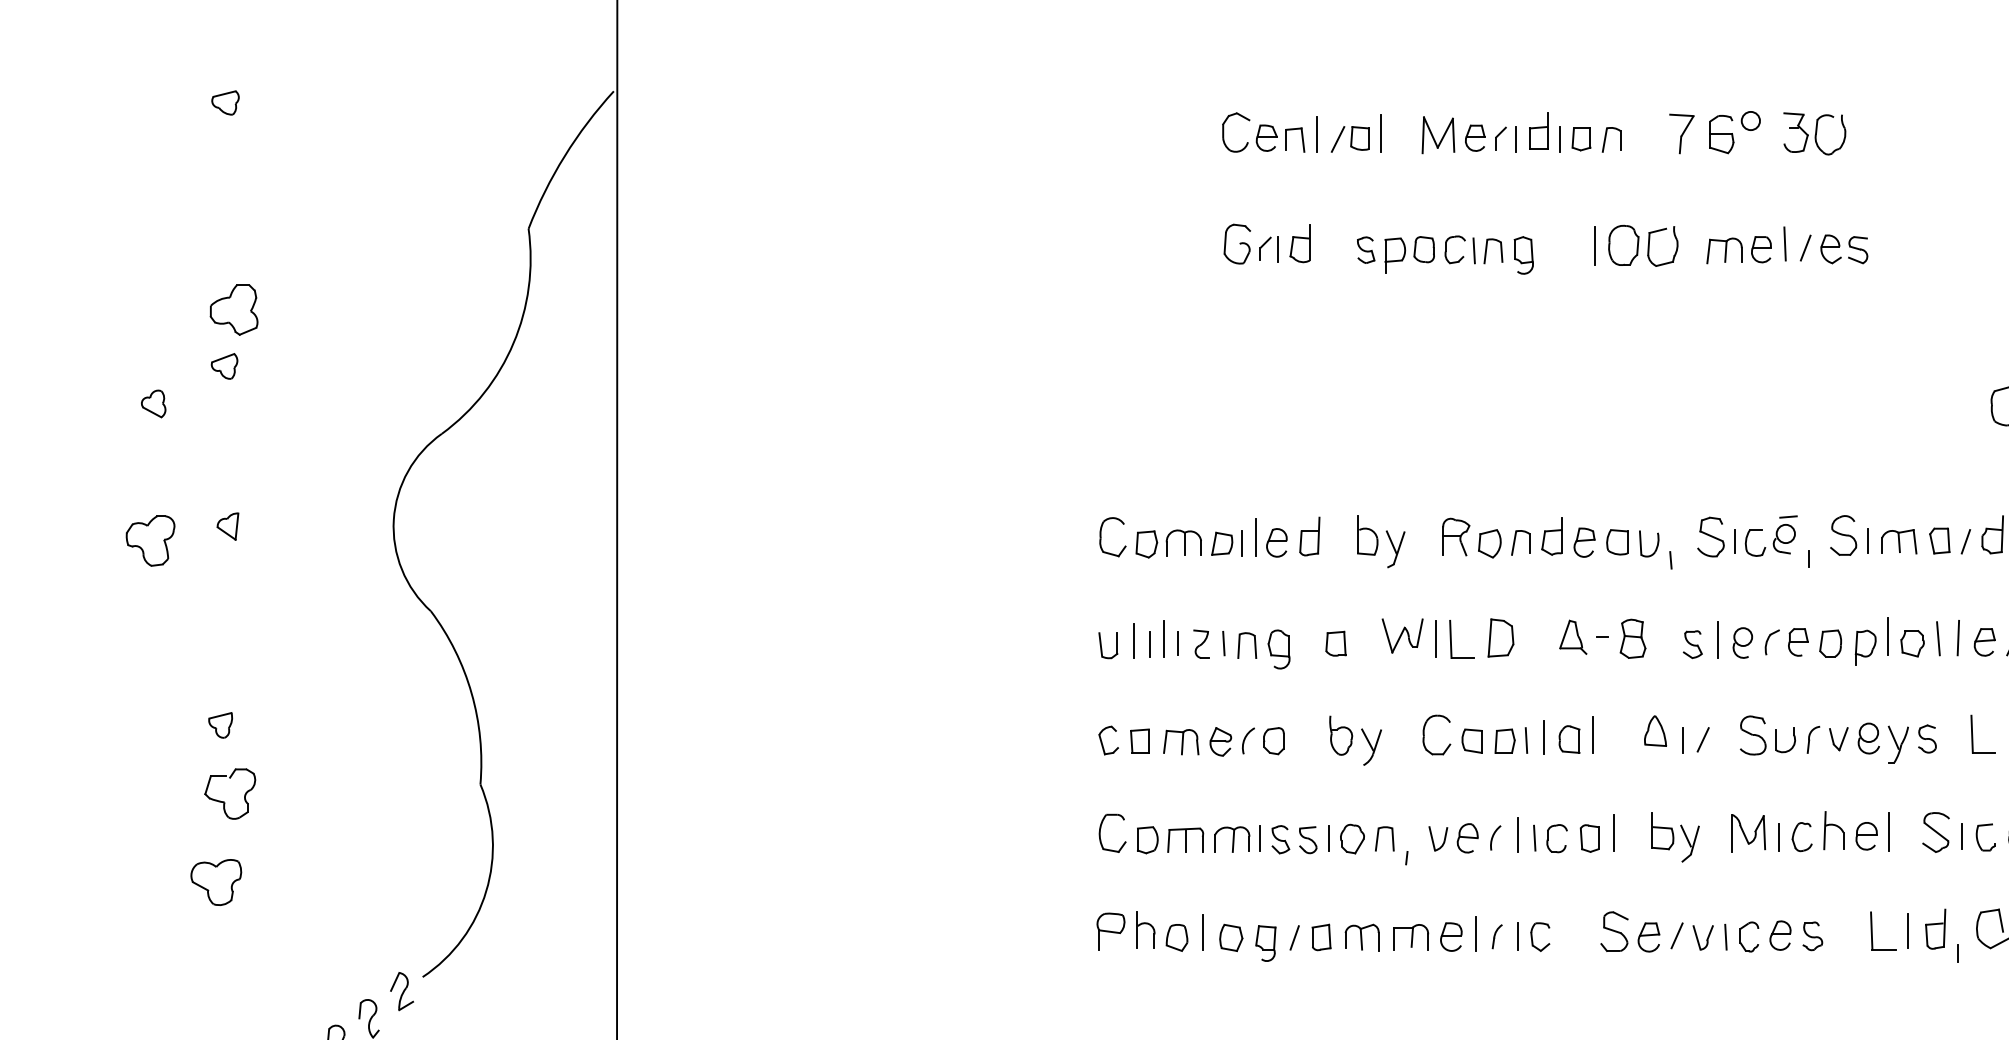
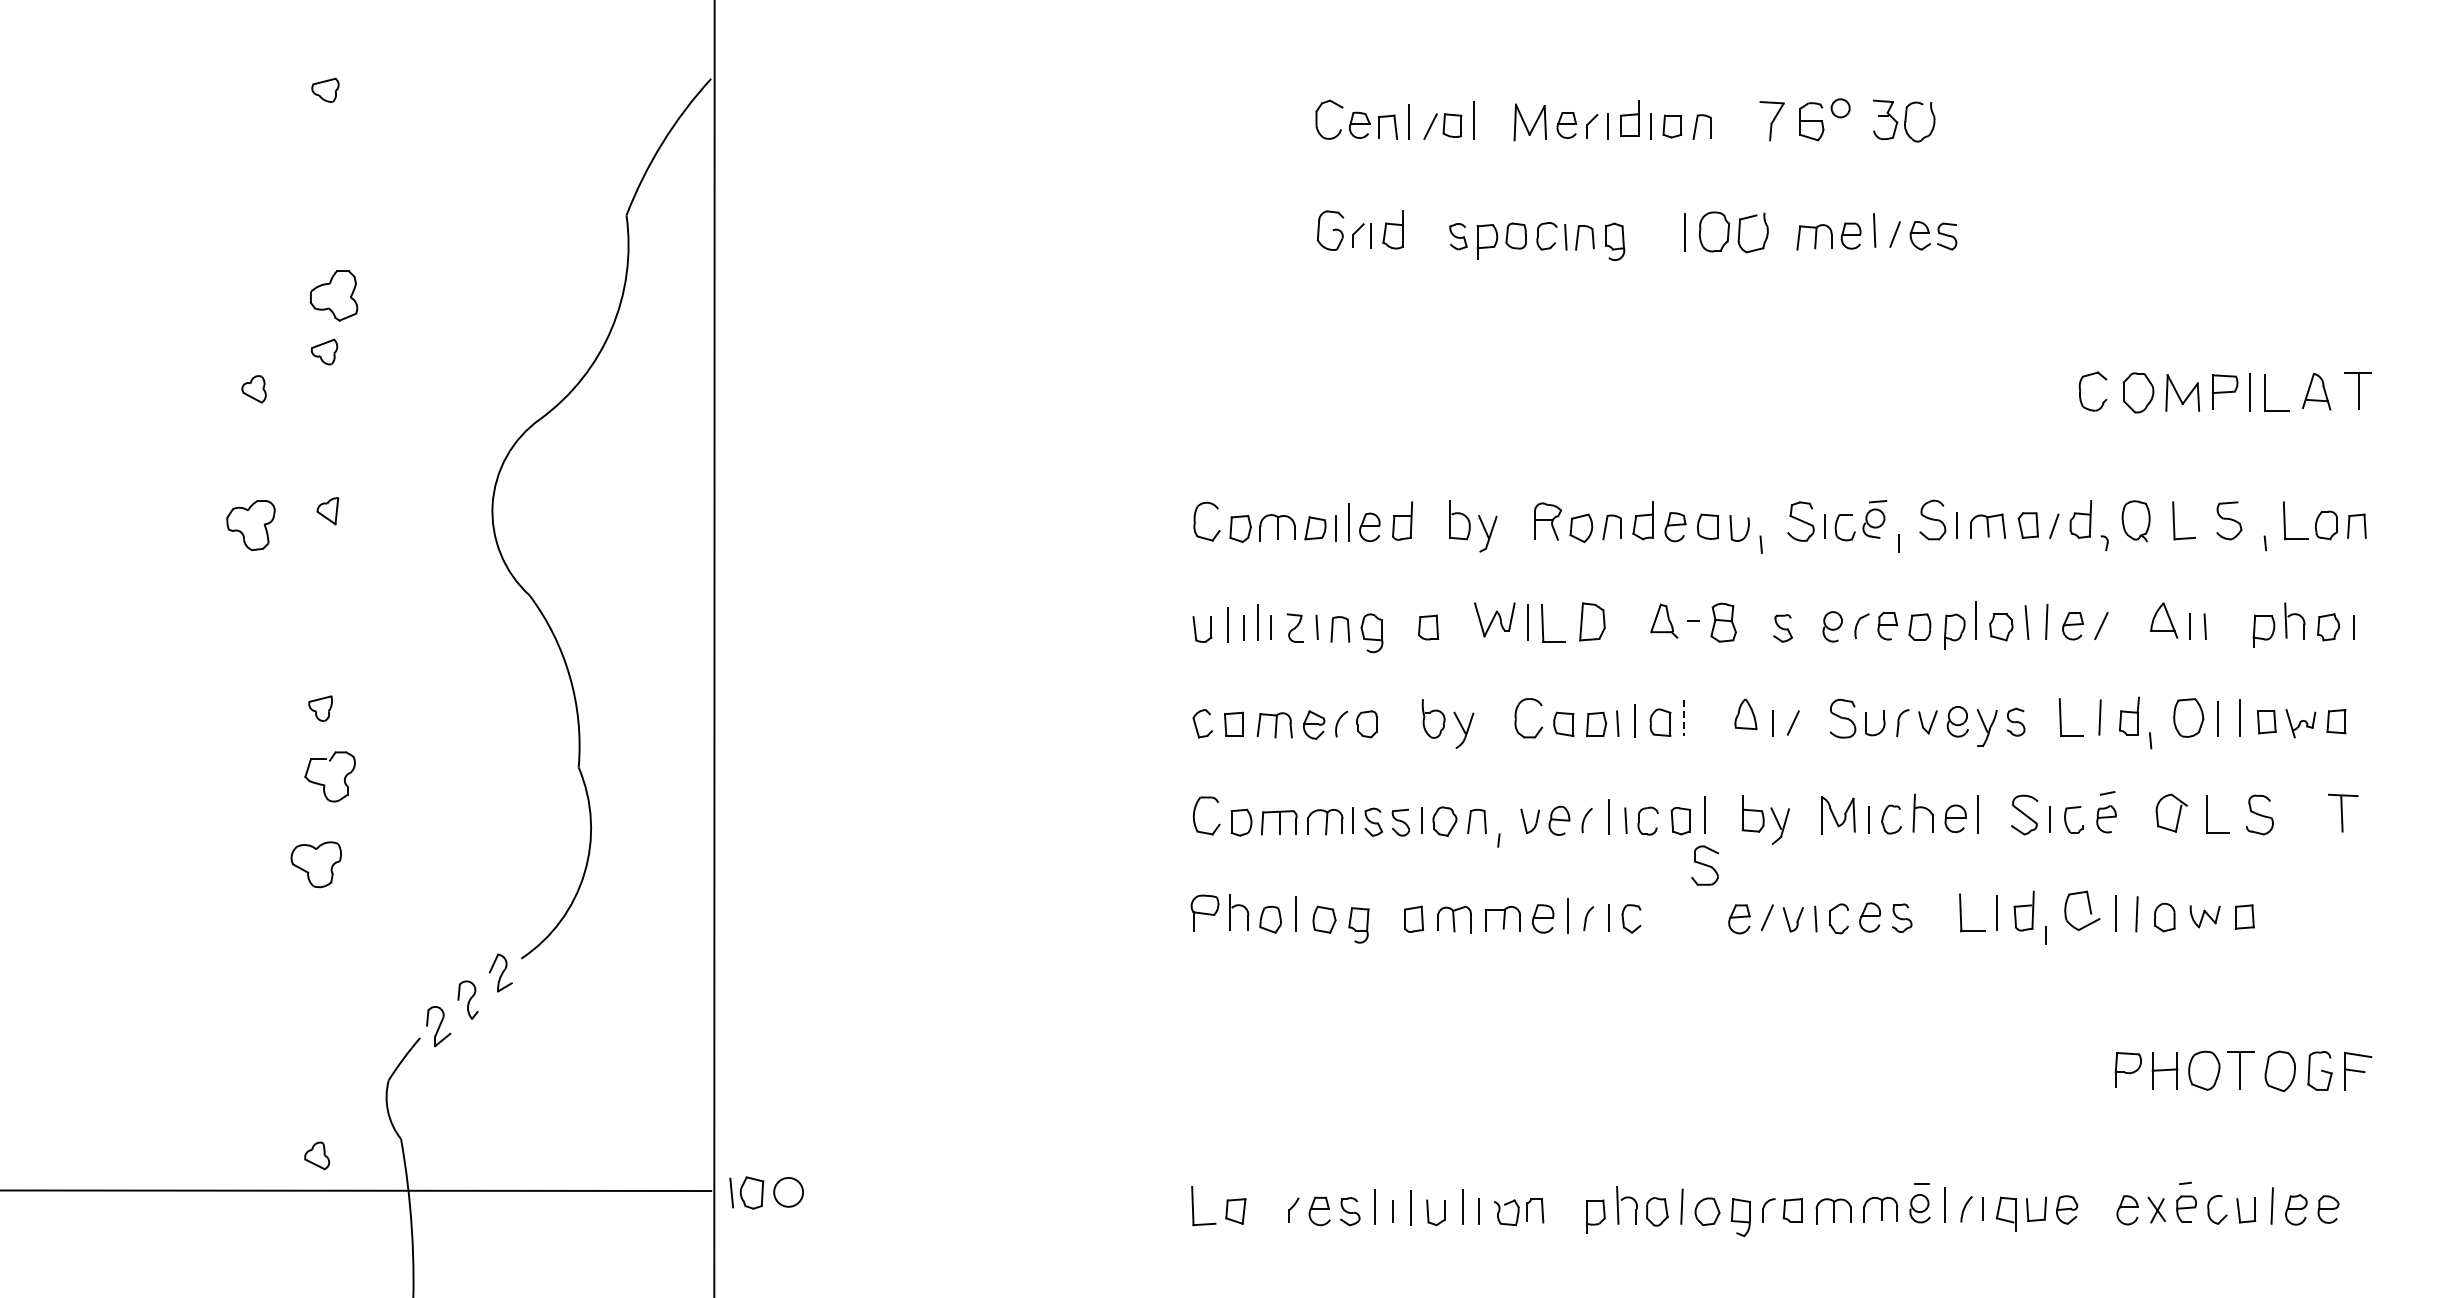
line: (1718, 639) -> (1808, 623), removed
line: (1593, 735) -> (1684, 718), solid -> dashed
part: (1614, 931) -> (1705, 865), moved
line: (1294, 937) -> (1387, 919), removed

